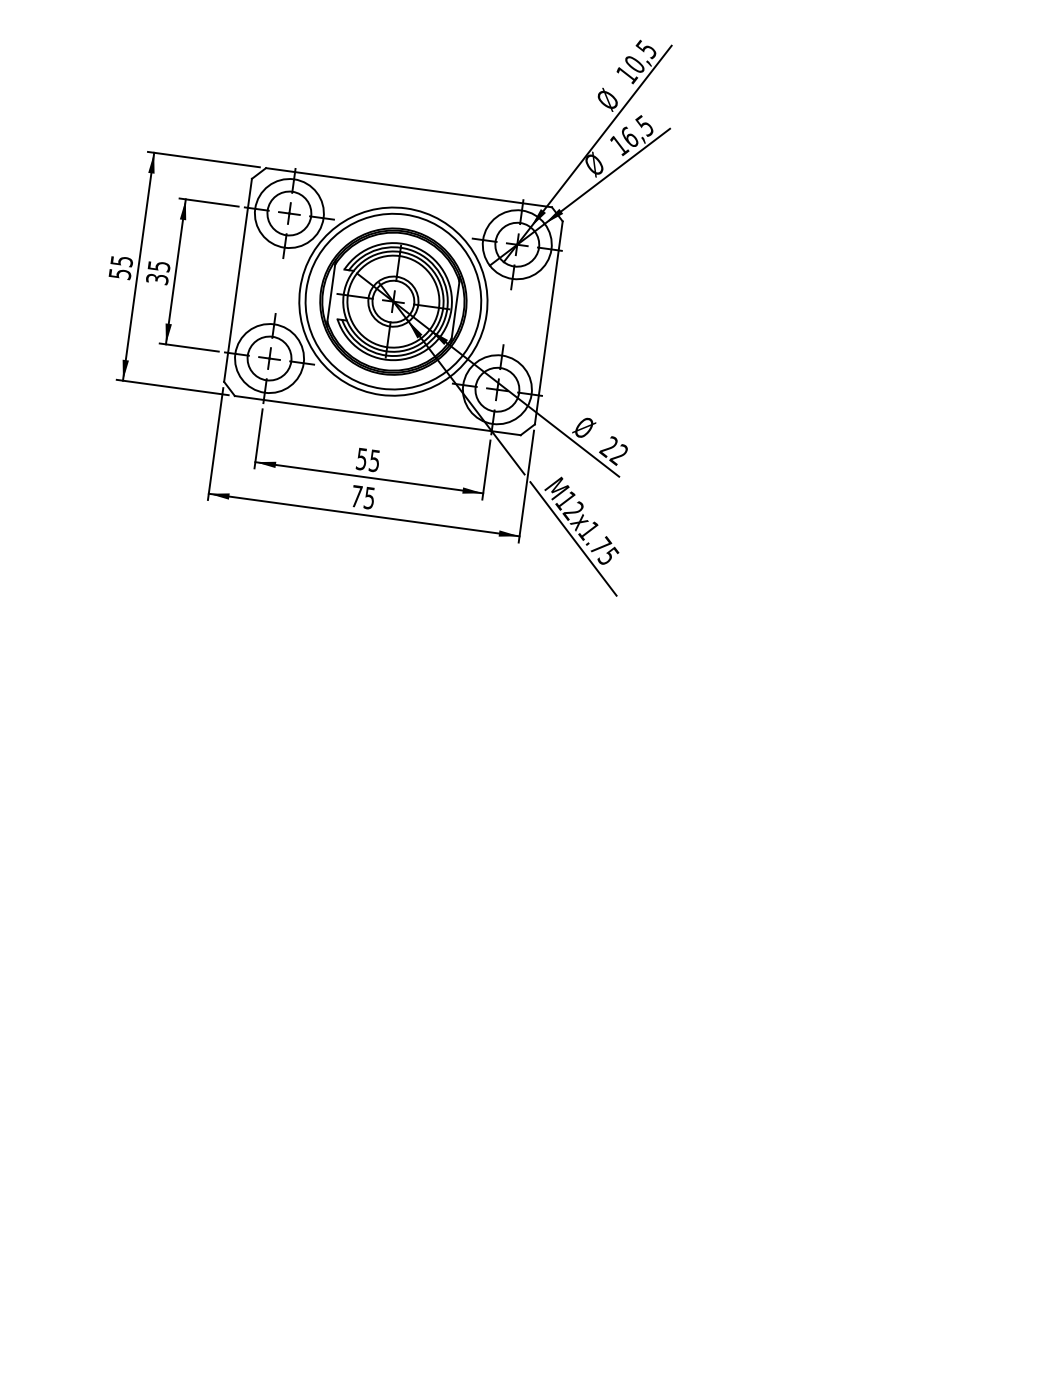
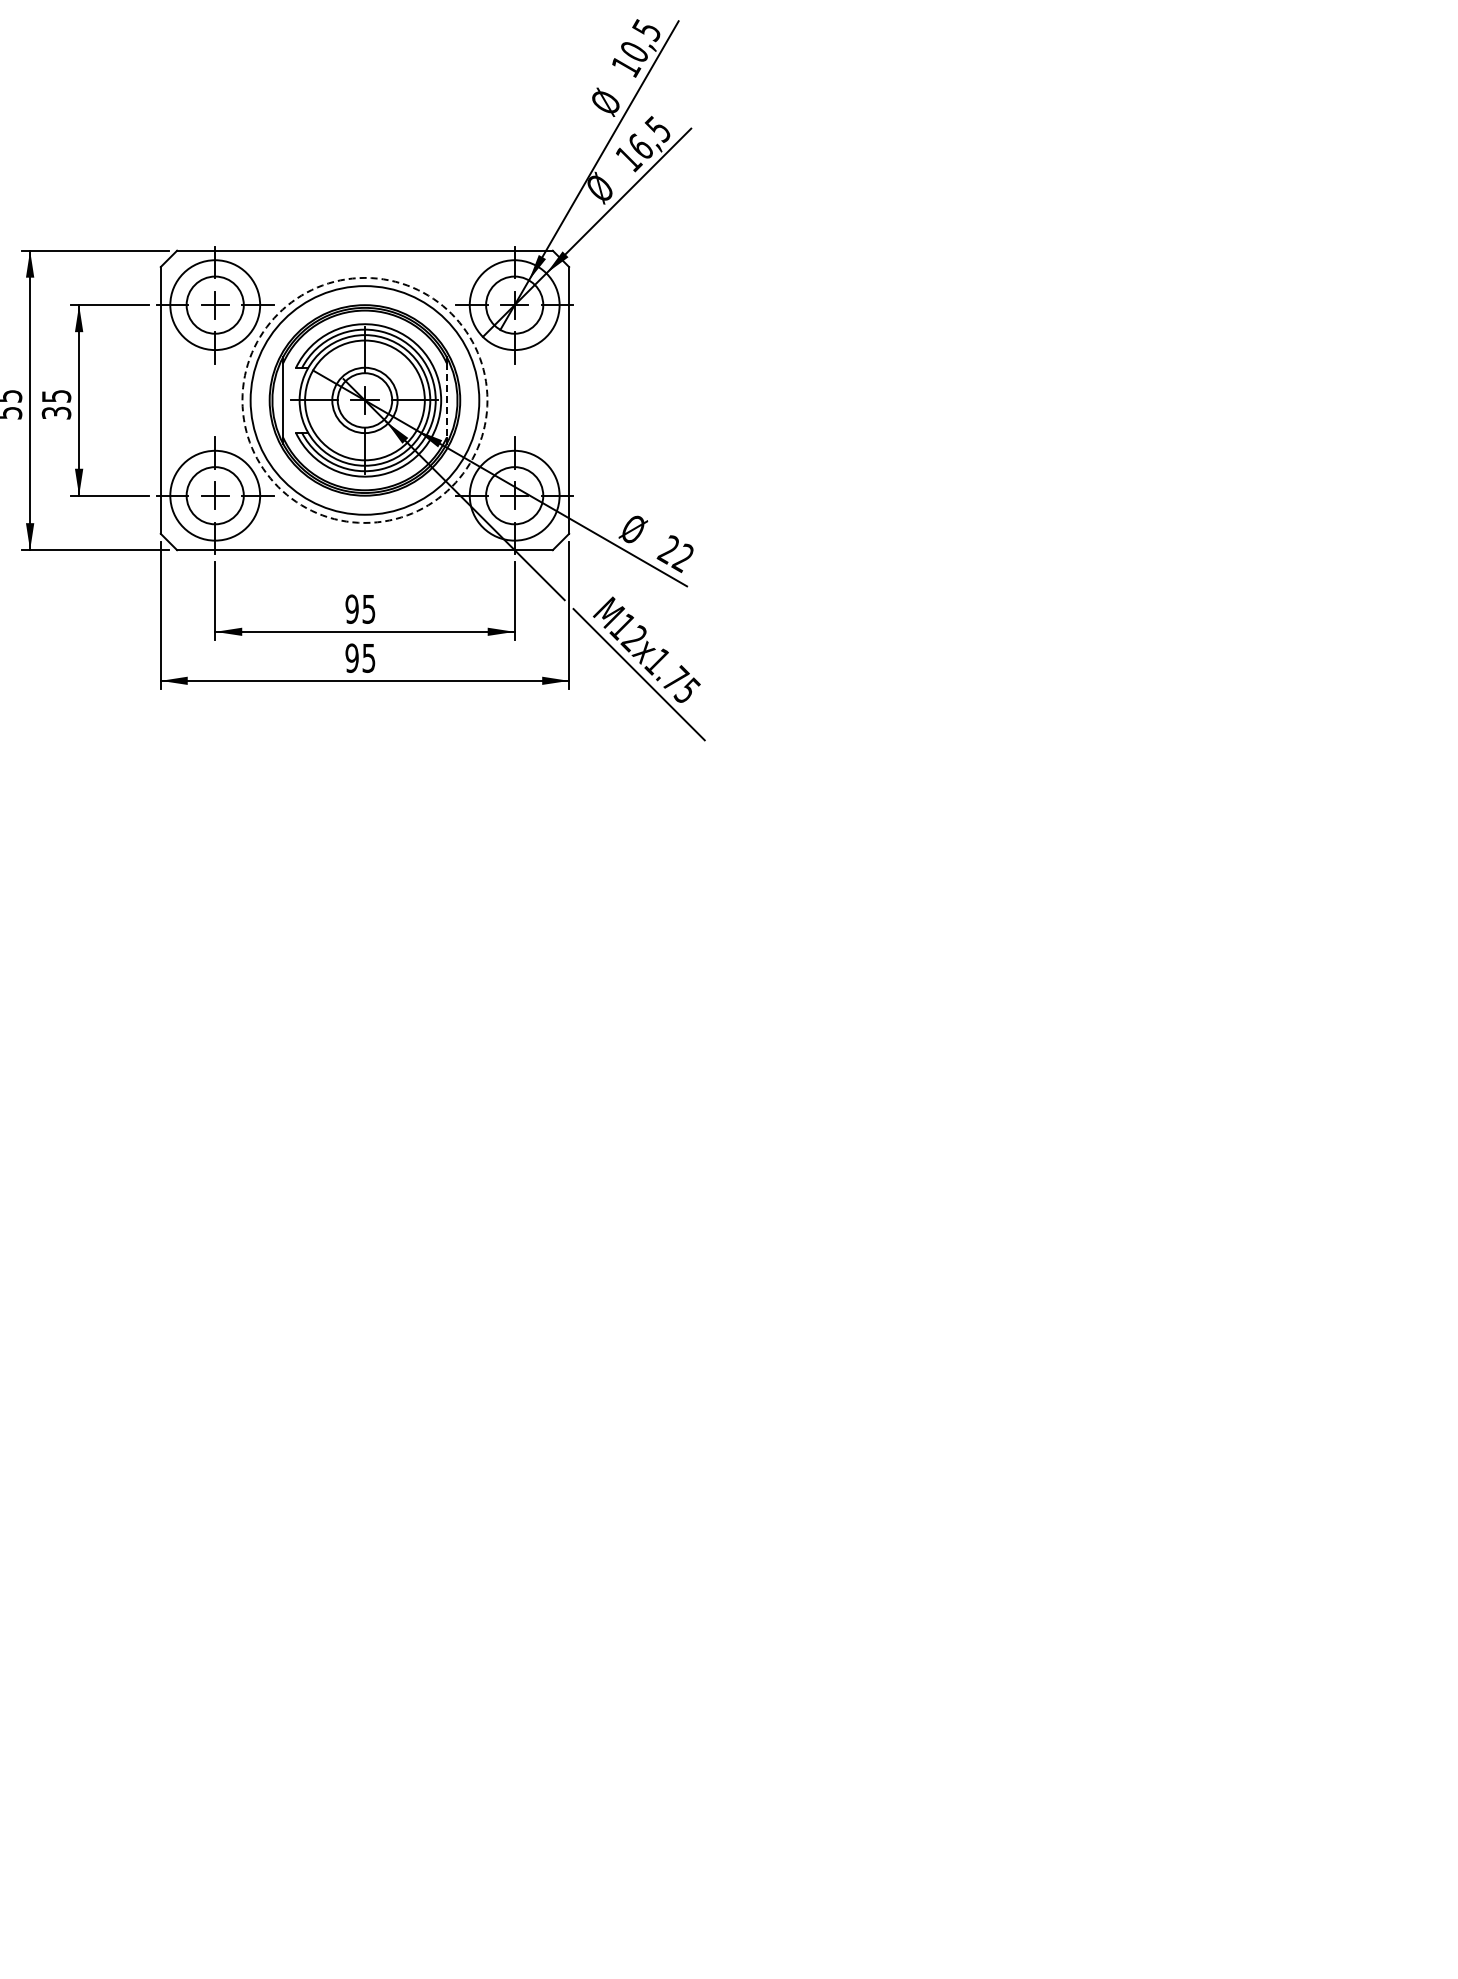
circle: (393, 300) -> (364, 399), solid -> dashed
line: (455, 310) -> (446, 400), solid -> dashed
text: (361, 458) -> (351, 608), 55 -> 95
text: (356, 495) -> (351, 657), 75 -> 95

